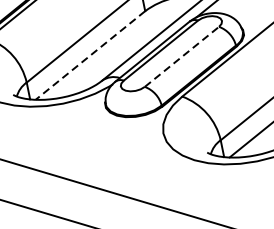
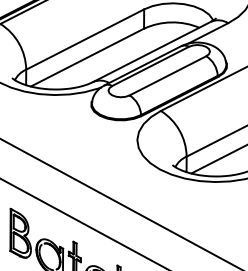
line: (90, 55) -> (87, 57), dashed -> solid
line: (182, 56) -> (168, 75), dashed -> solid

